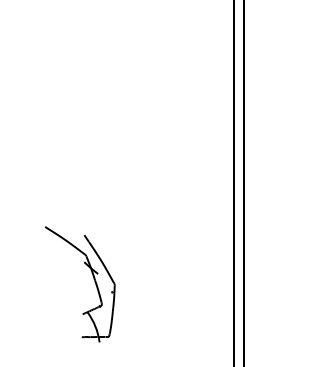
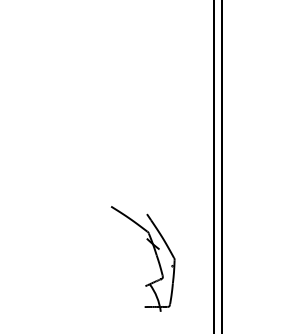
part: (93, 280) -> (155, 255), moved

